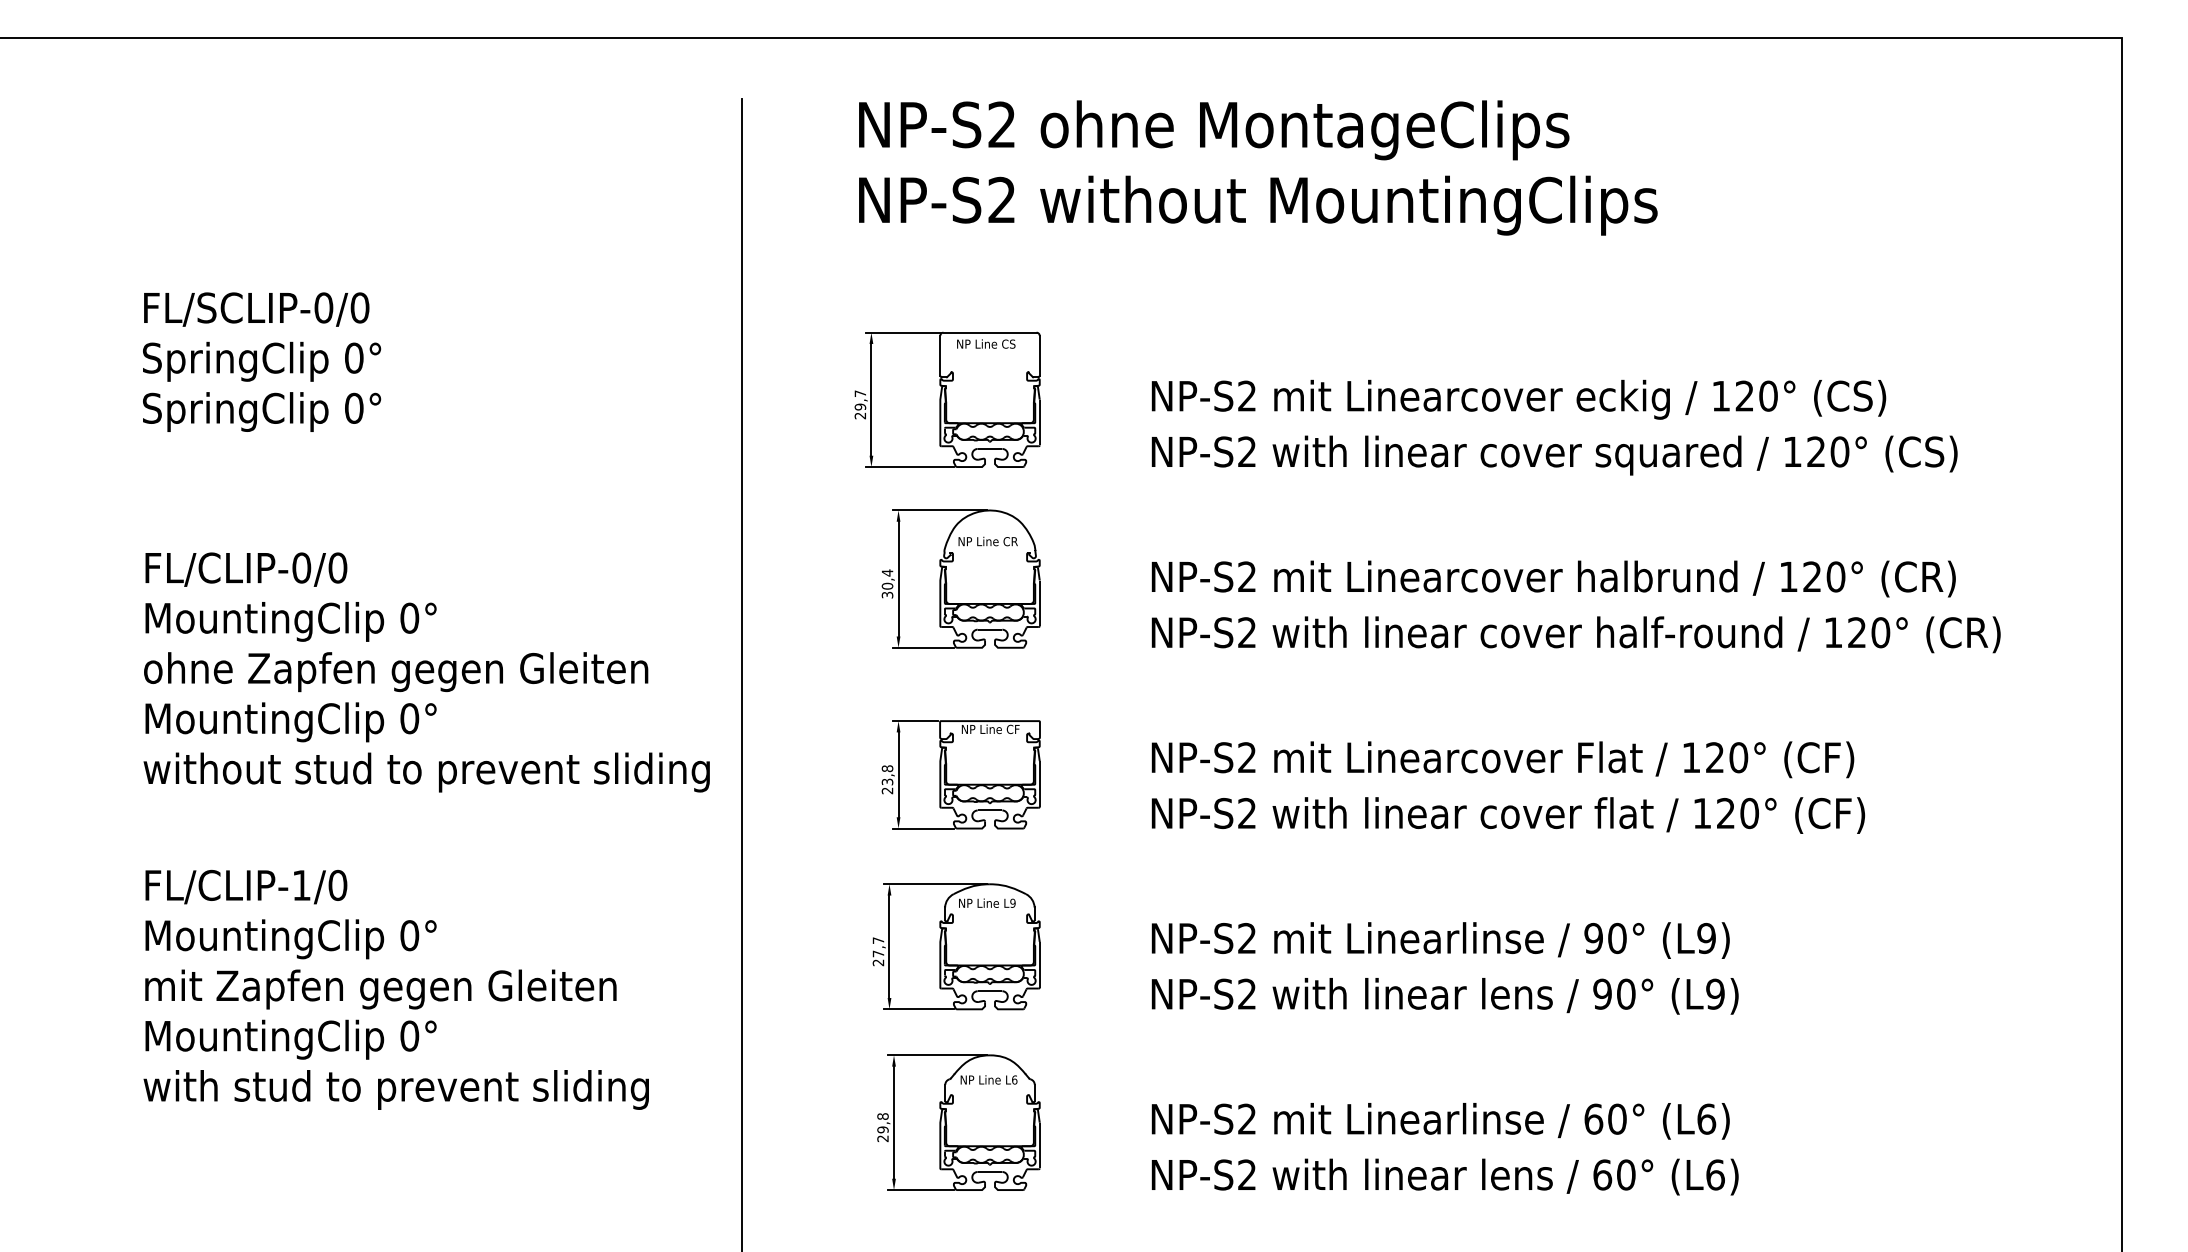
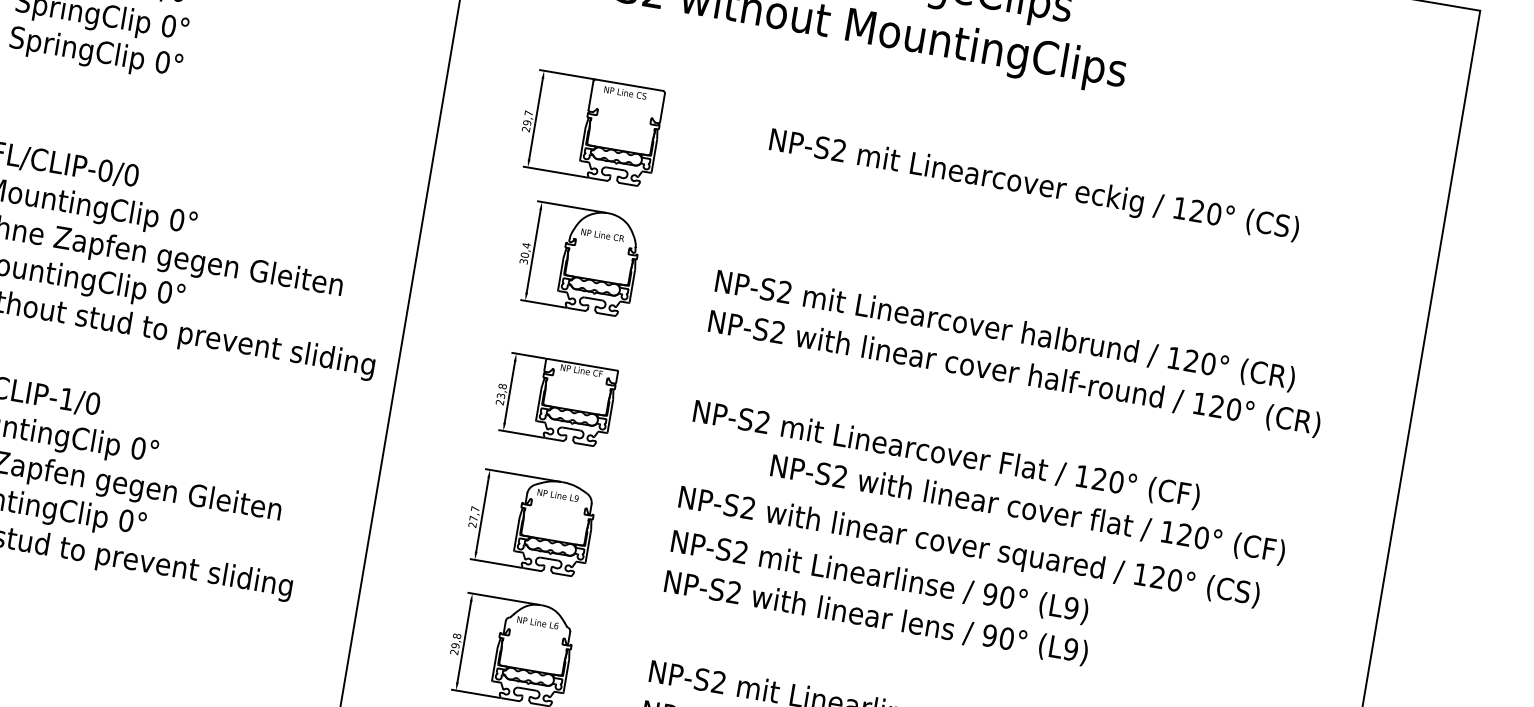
text: (1518, 399) -> (1033, 186), moved
text: (1554, 455) -> (969, 548), moved
text: (1508, 815) -> (1028, 509), moved

